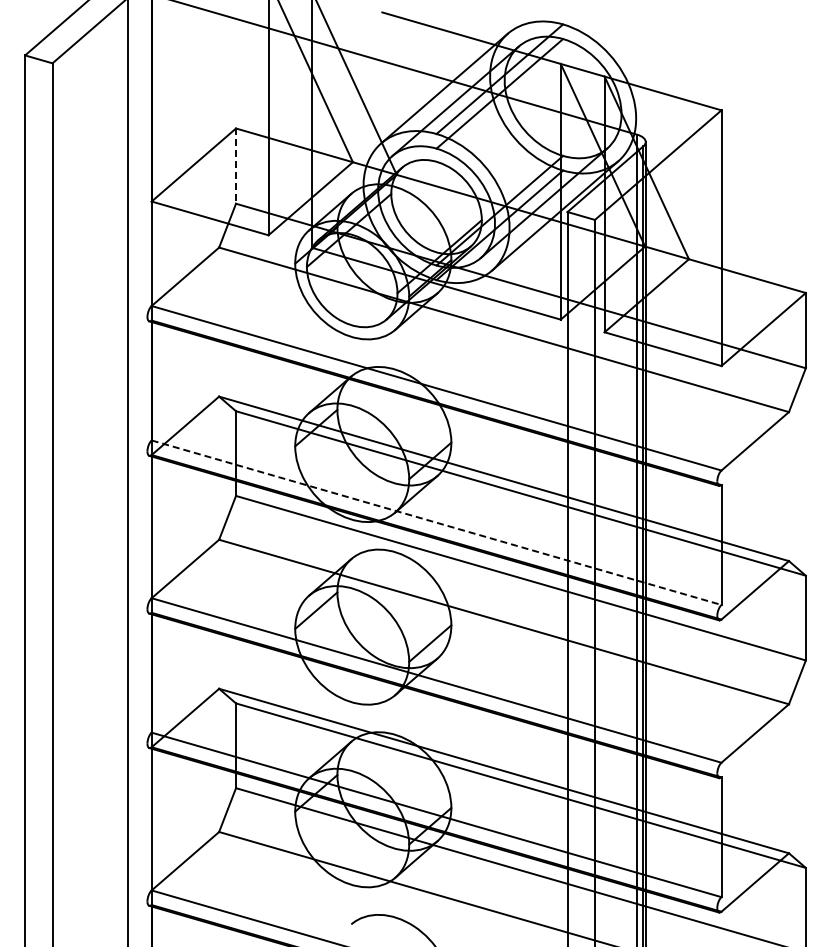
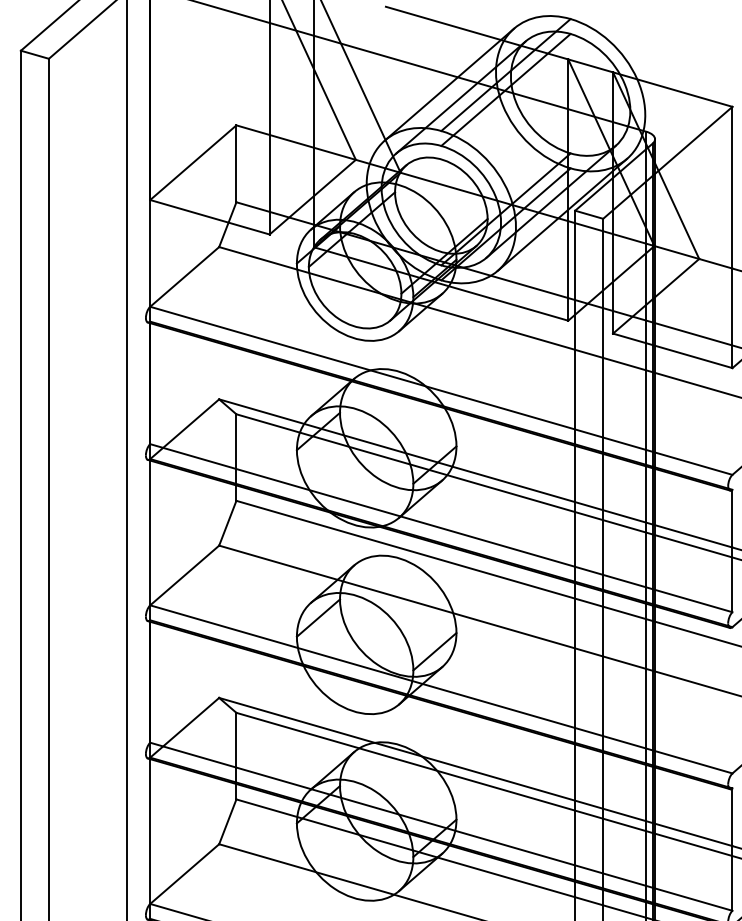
line: (236, 166) -> (236, 164), dashed -> solid
line: (436, 522) -> (441, 527), dashed -> solid

